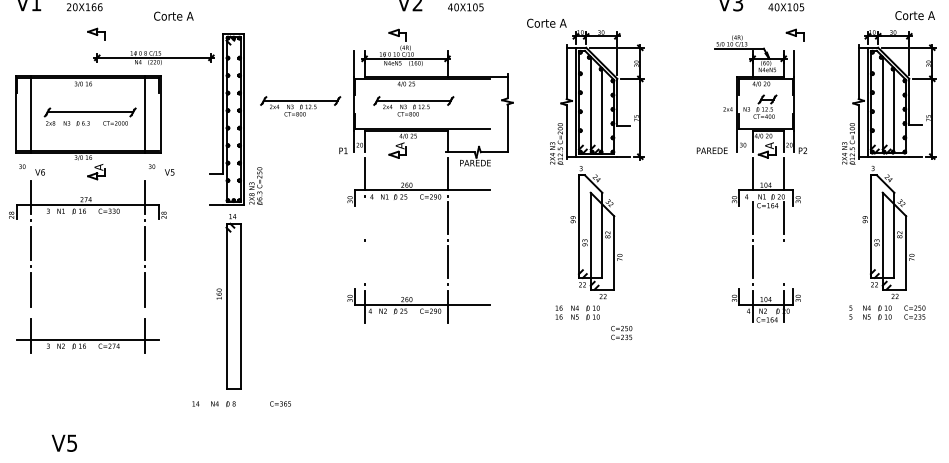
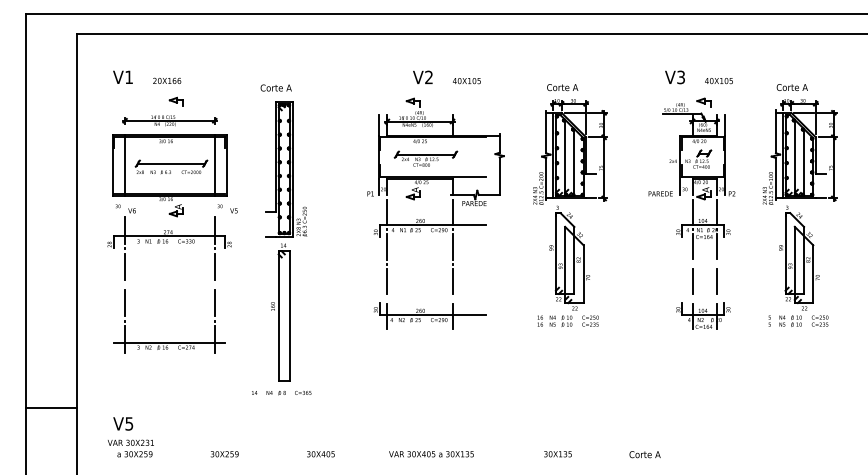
text: (172, 15) -> (275, 87), moved
text: (914, 15) -> (791, 87), moved
text: (546, 23) -> (562, 87), moved
part: (794, 34) -> (703, 102), moved
part: (153, 57) -> (169, 120), moved
part: (300, 105) -> (336, 158), removed
line: (364, 217) -> (387, 246), added
line: (364, 262) -> (387, 281), added
line: (783, 262) -> (716, 281), added
text: (621, 332) -> (590, 320), moved
text: (280, 403) -> (303, 392), moved
text: (64, 442) -> (123, 423), moved

